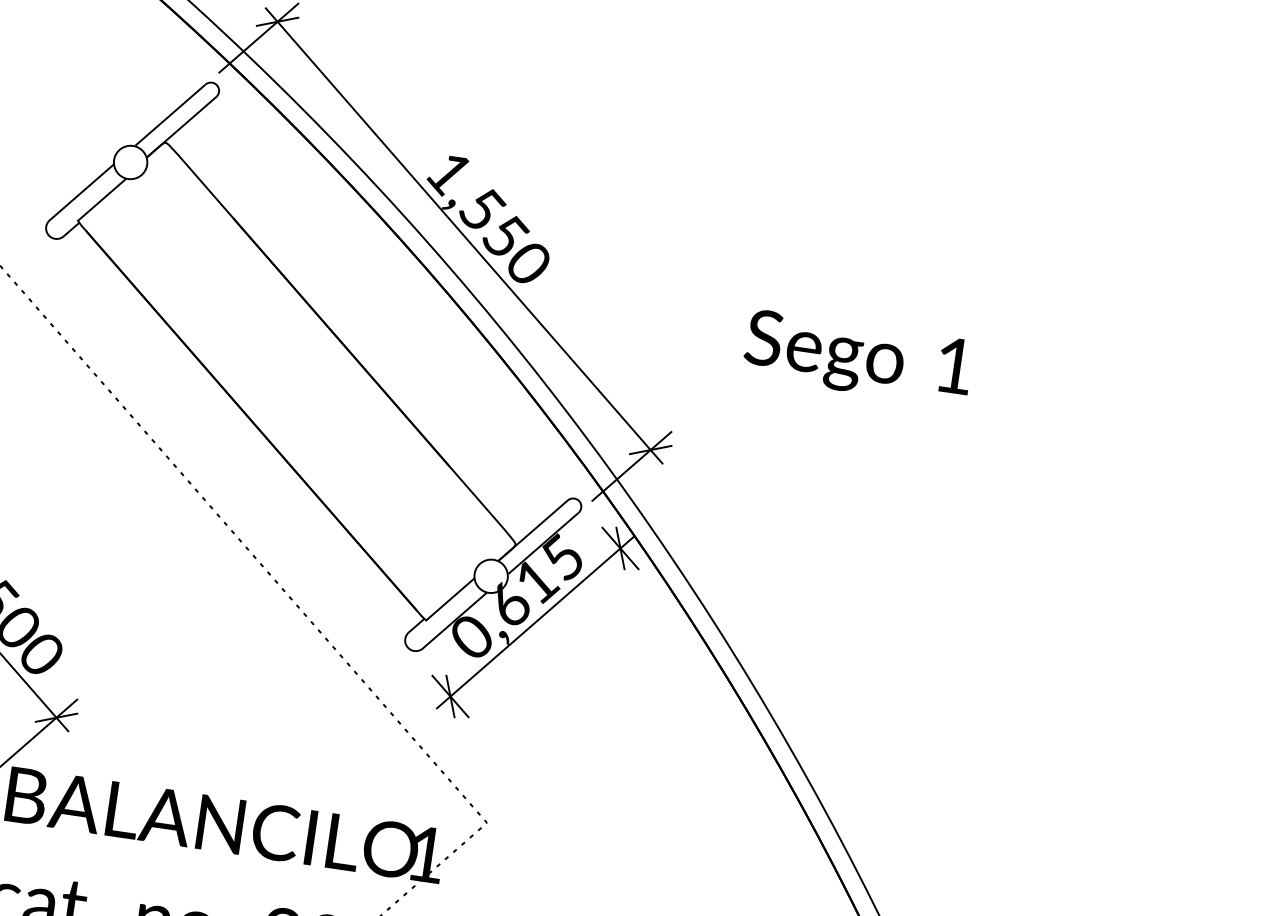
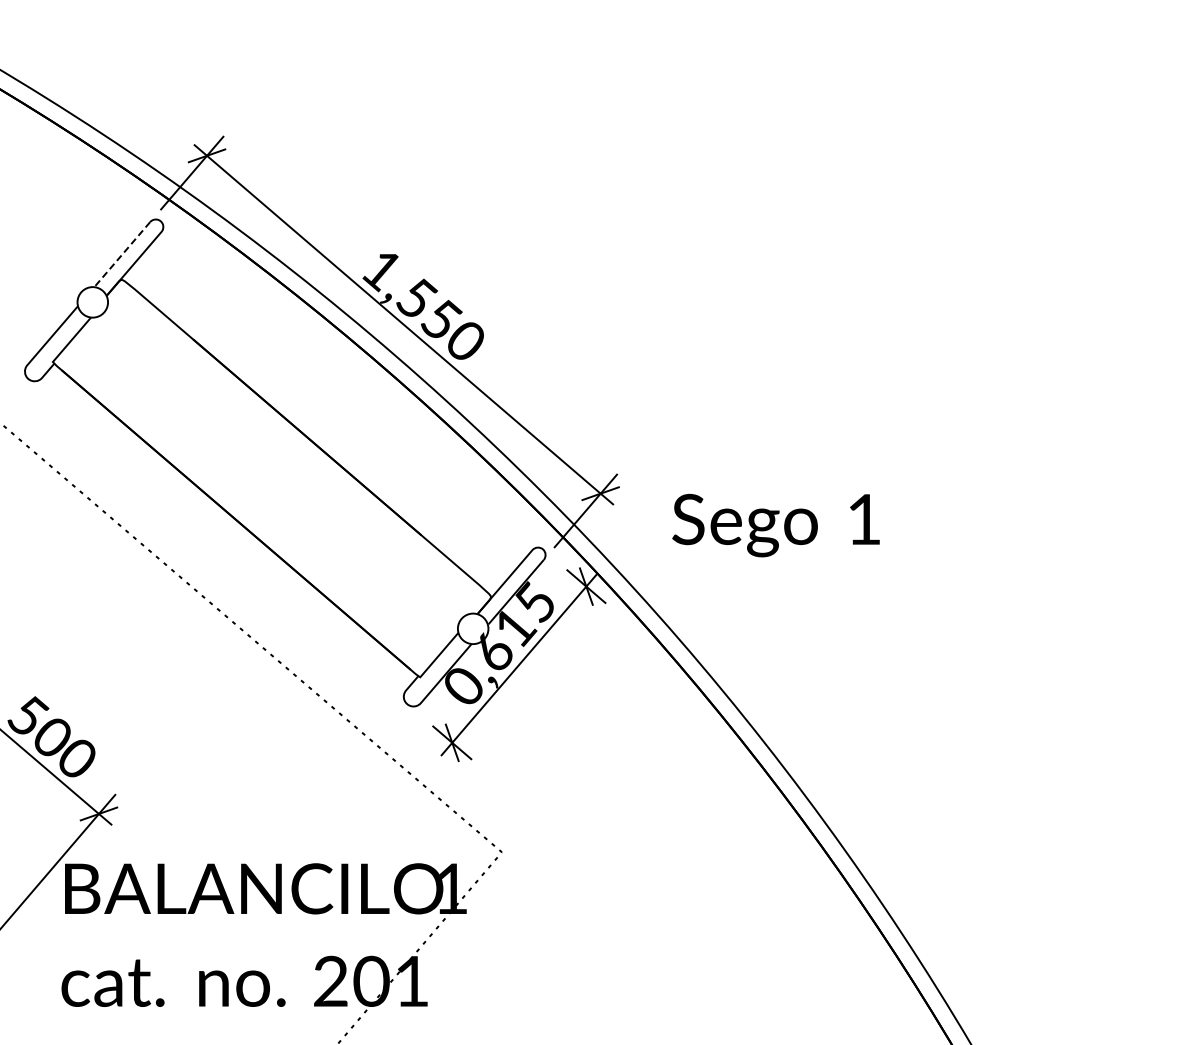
line: (170, 115) -> (122, 254), solid -> dashed
text: (857, 358) -> (775, 525), moved

